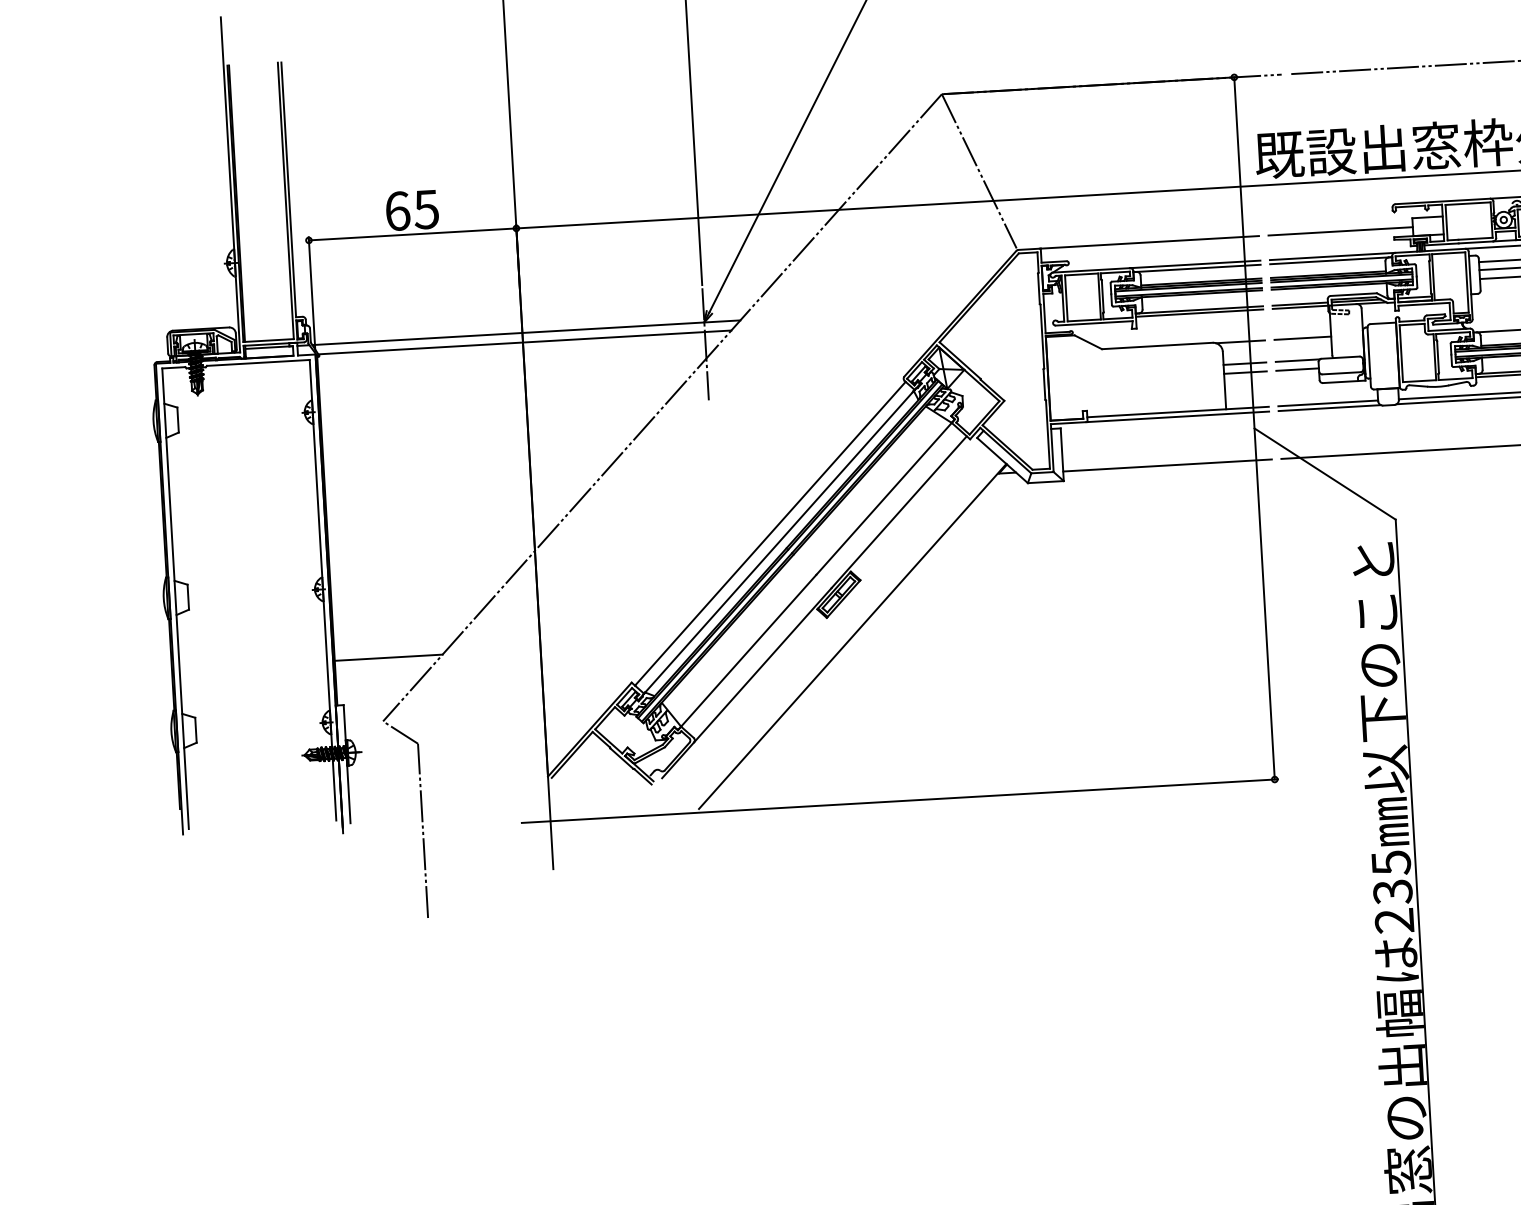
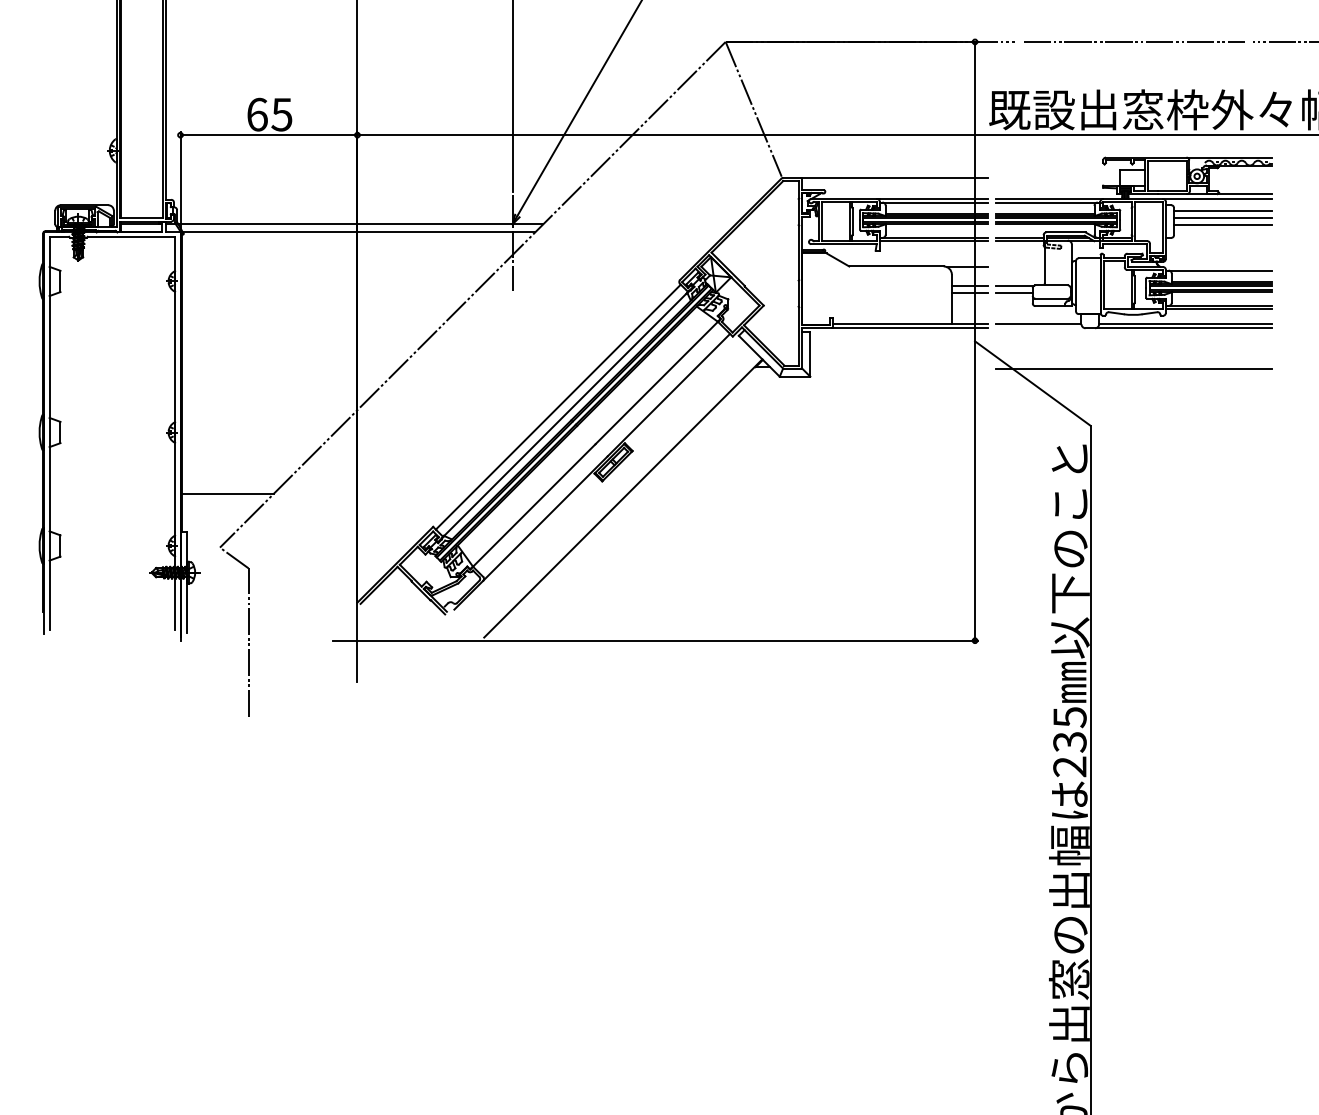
line: (1340, 231) -> (1057, 178), removed
line: (1302, 338) -> (1020, 267), removed
line: (1329, 407) -> (1039, 327), removed
line: (1167, 465) -> (899, 368), removed

